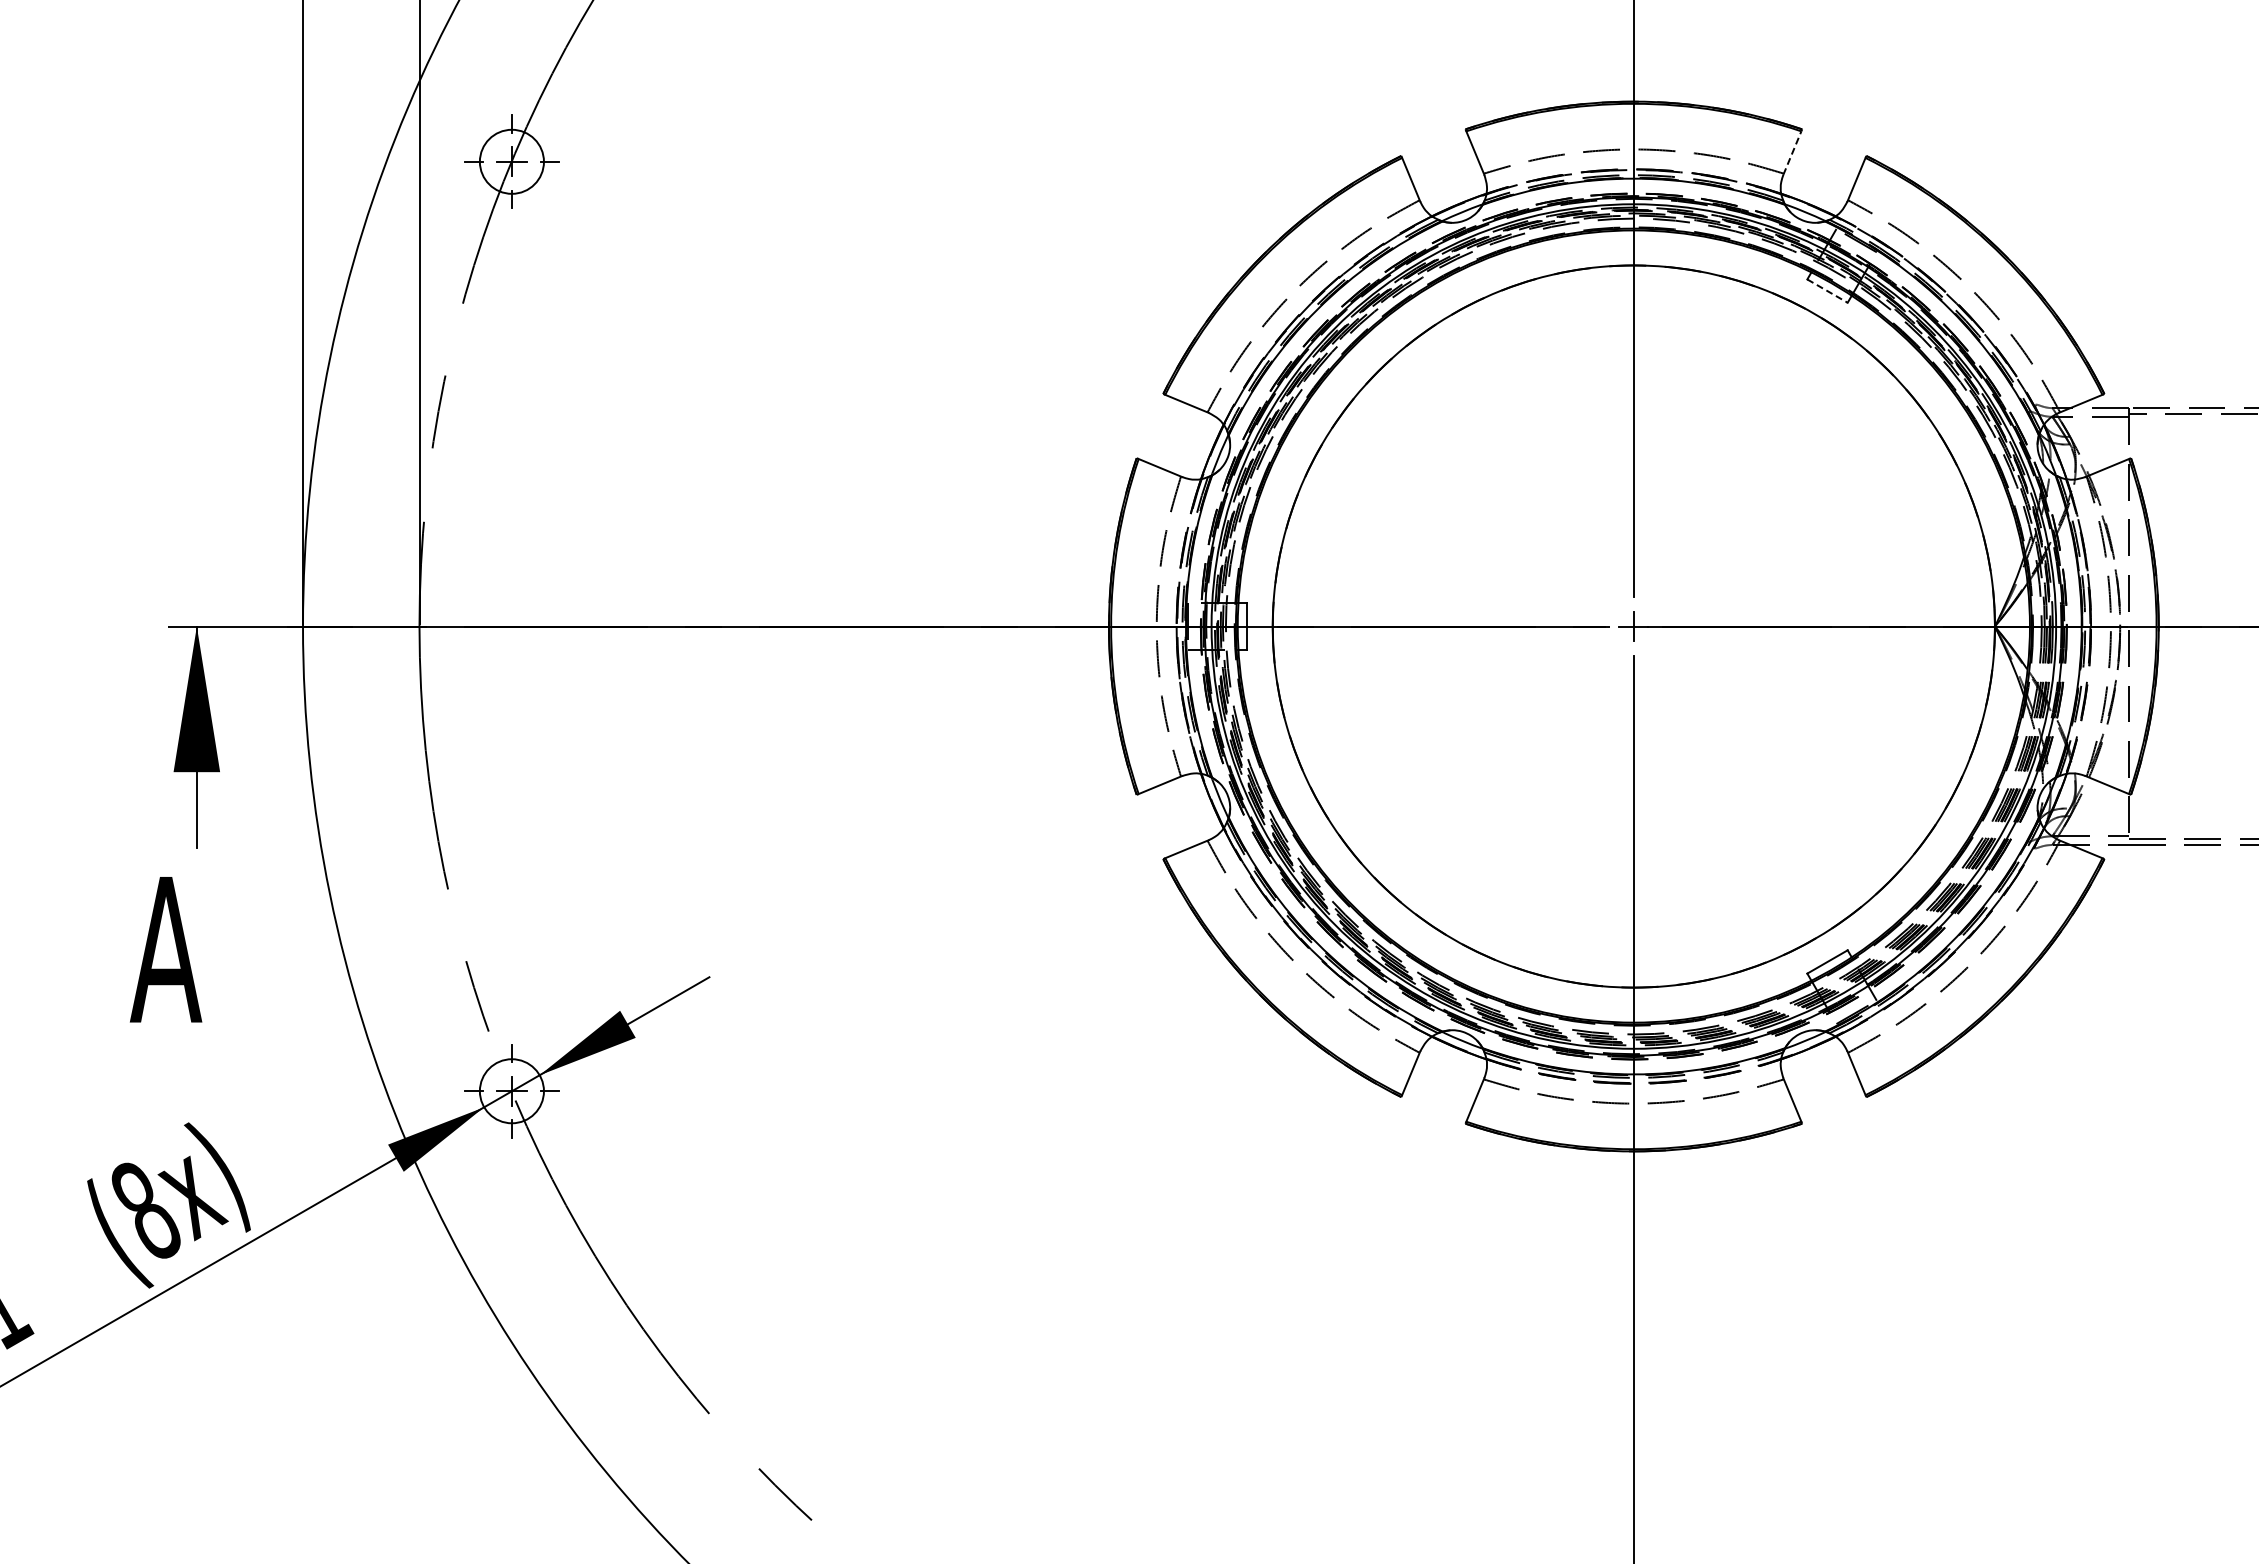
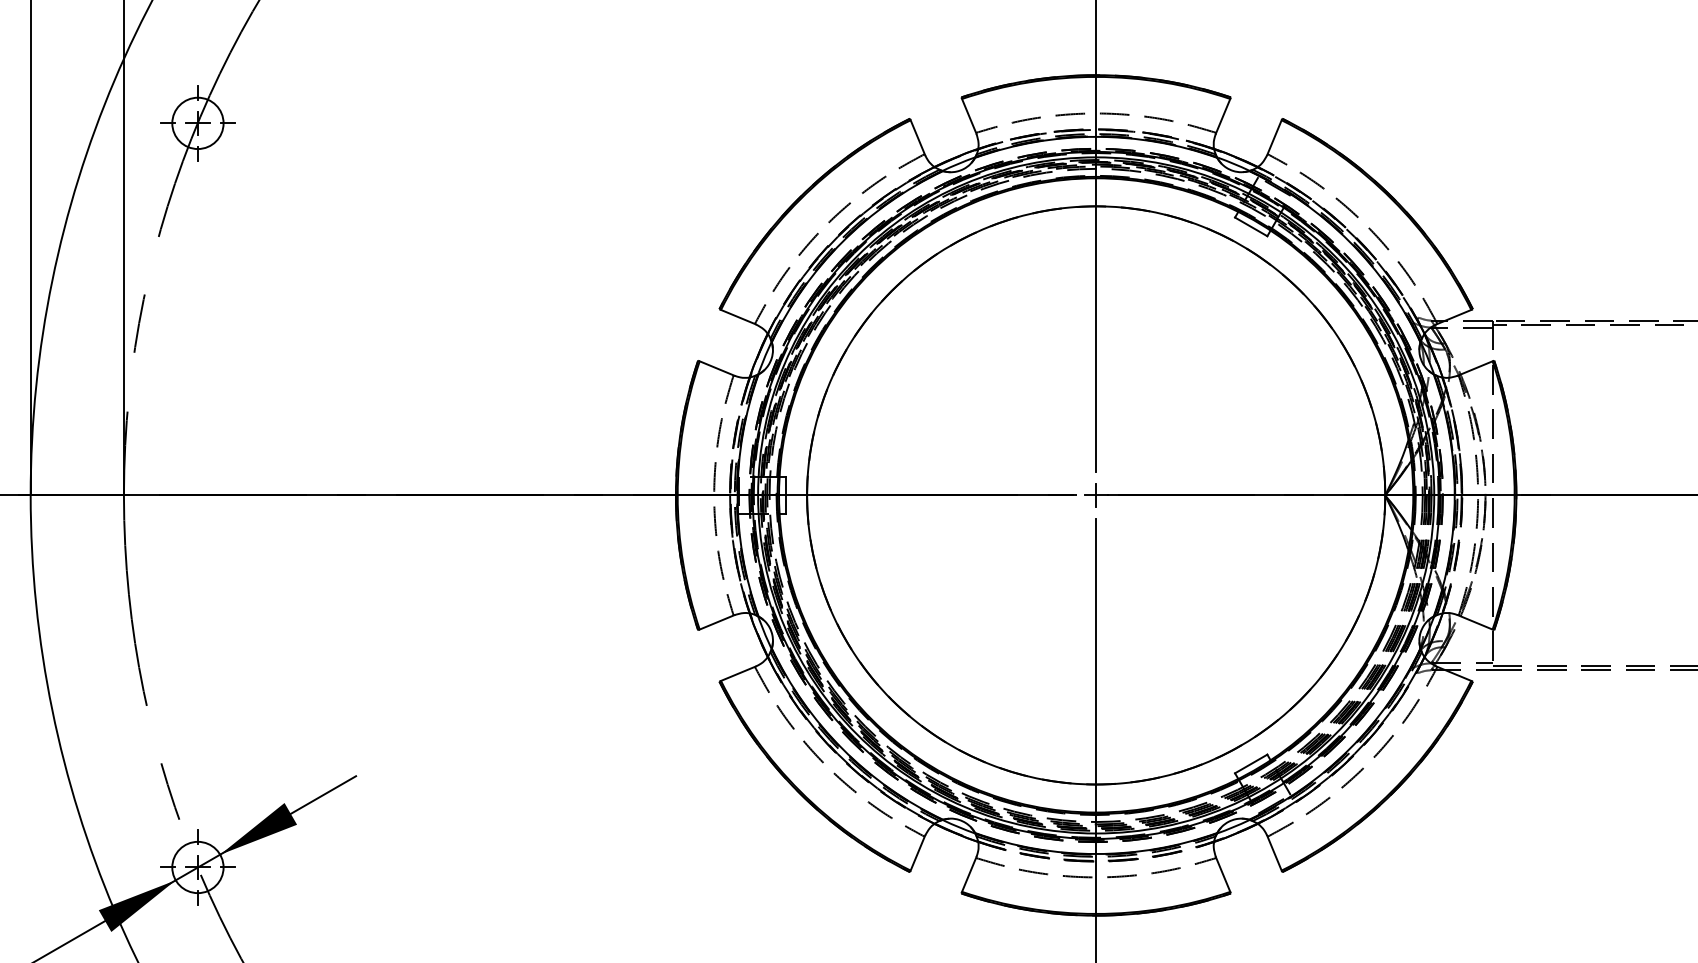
line: (1792, 153) -> (1223, 116), dashed -> solid
line: (1827, 291) -> (1251, 227), dashed -> solid

